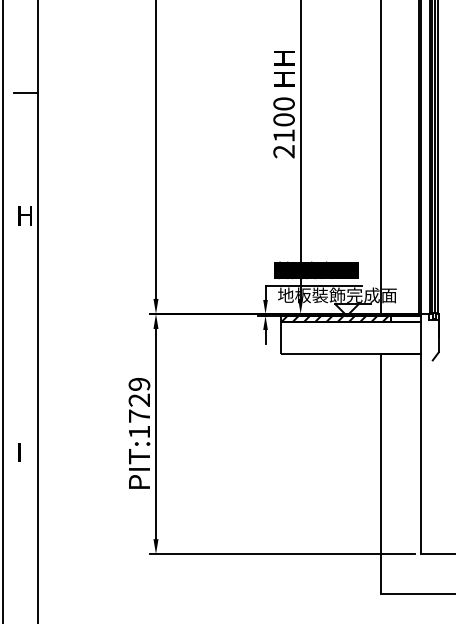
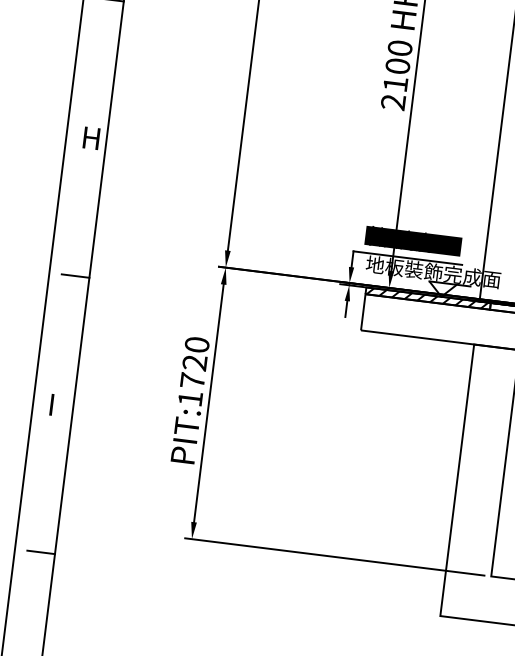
line: (25, 337) -> (74, 275), added
text: (139, 383) -> (197, 343), PIT:1729 -> PIT:1720
line: (25, 582) -> (40, 552), added

